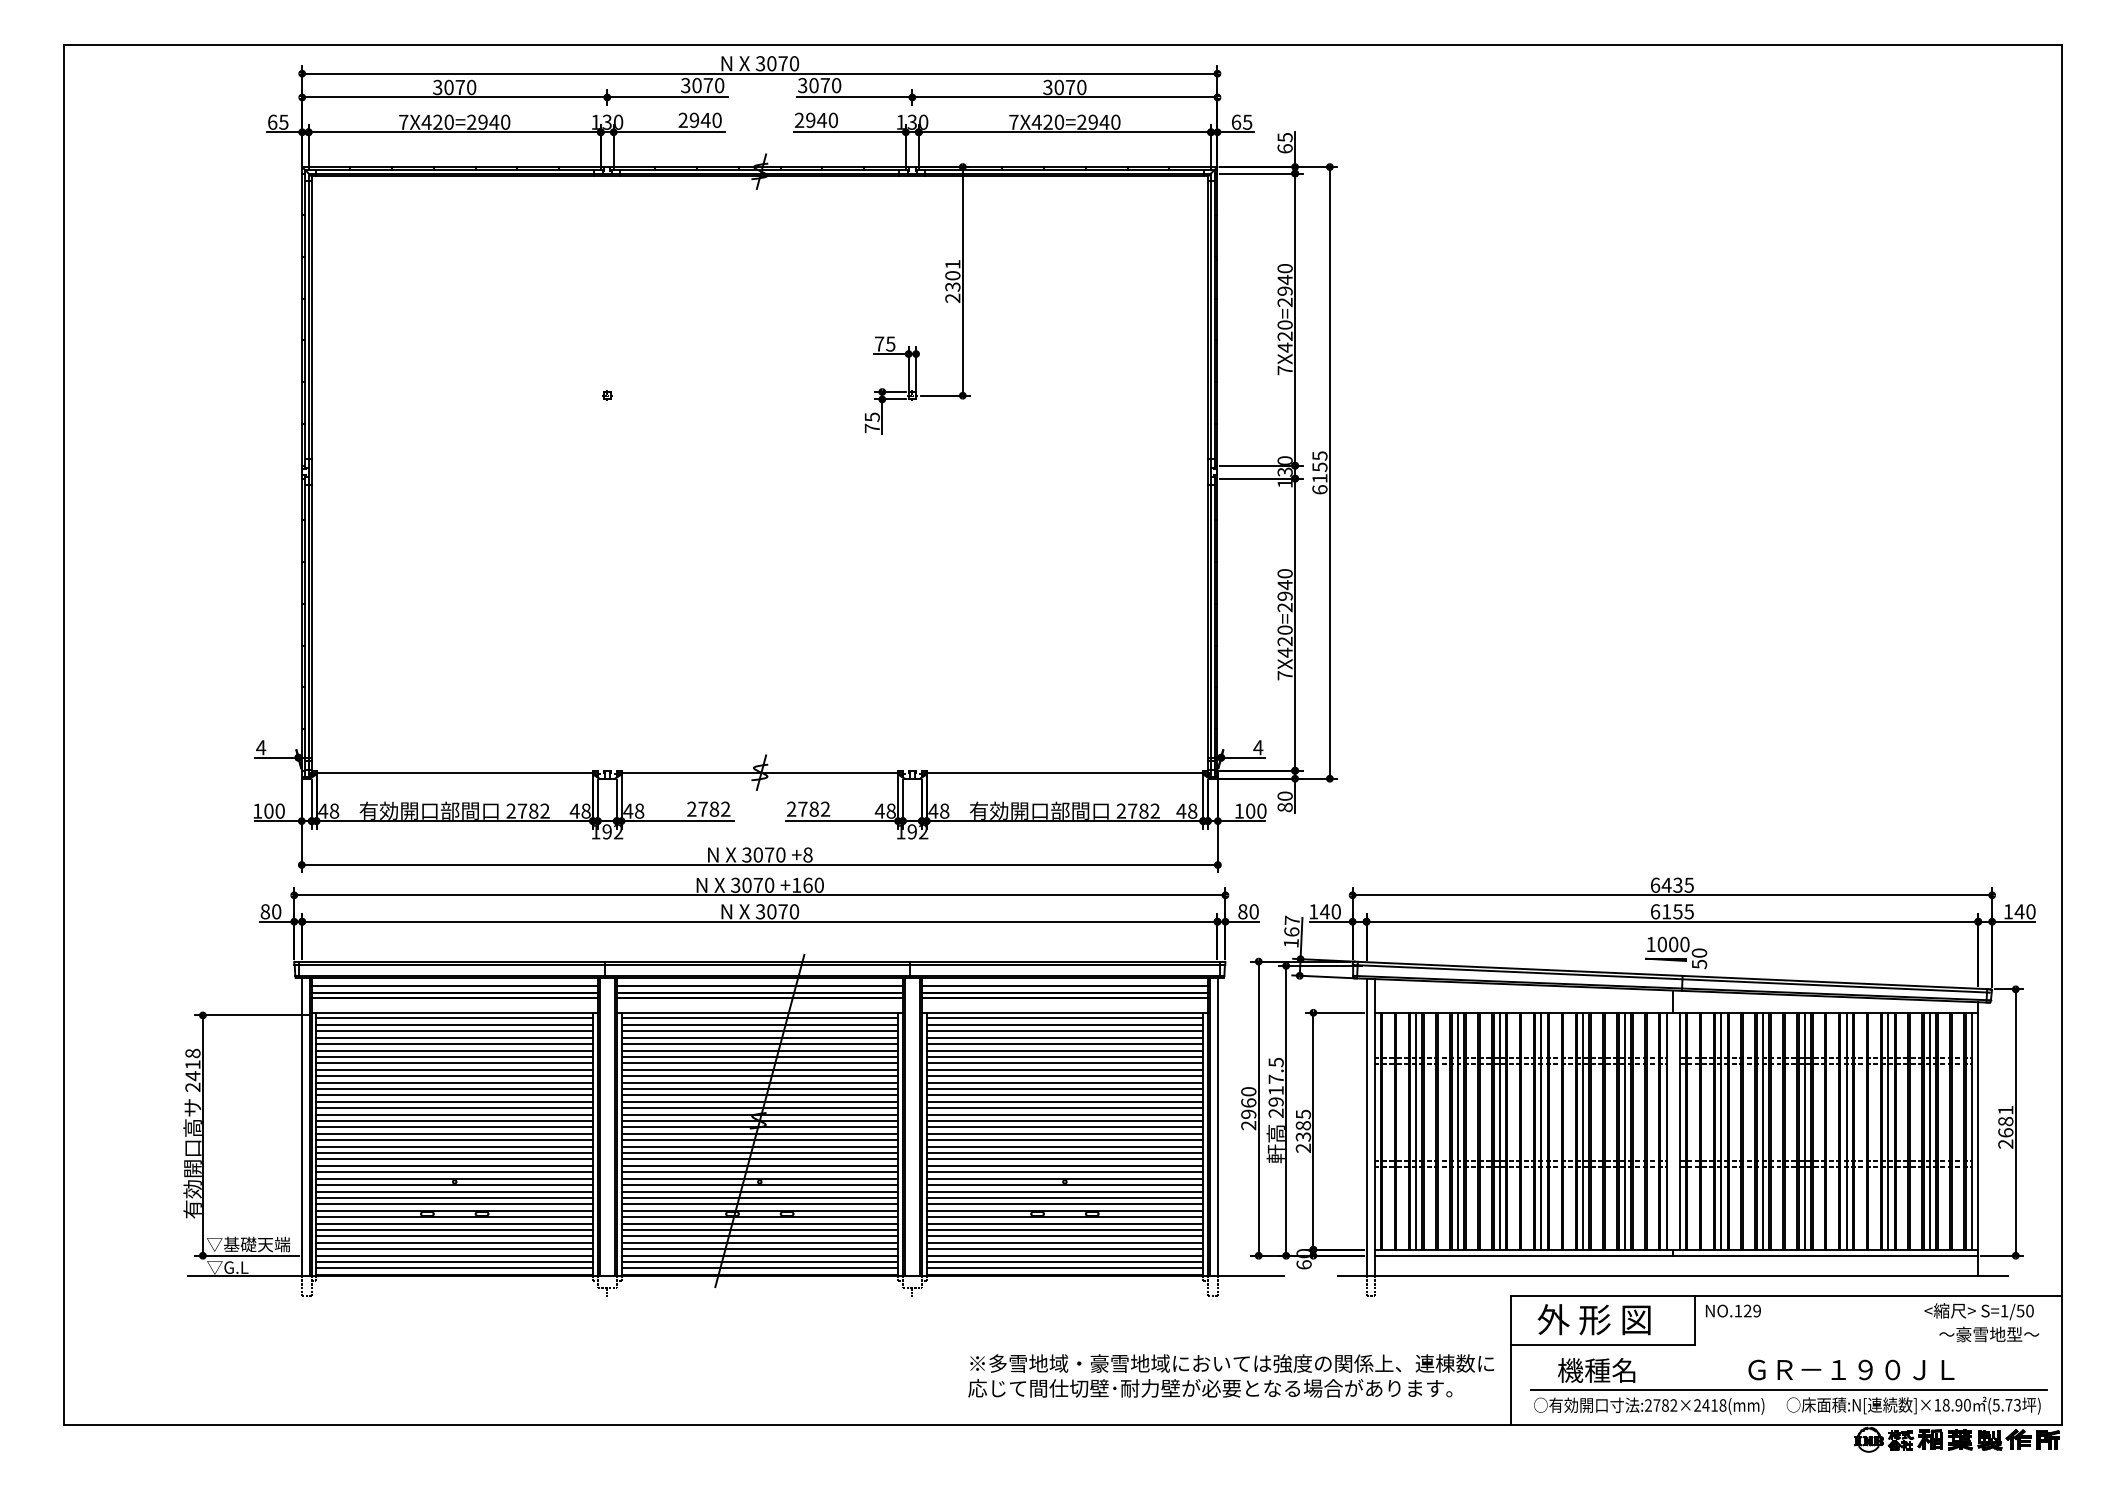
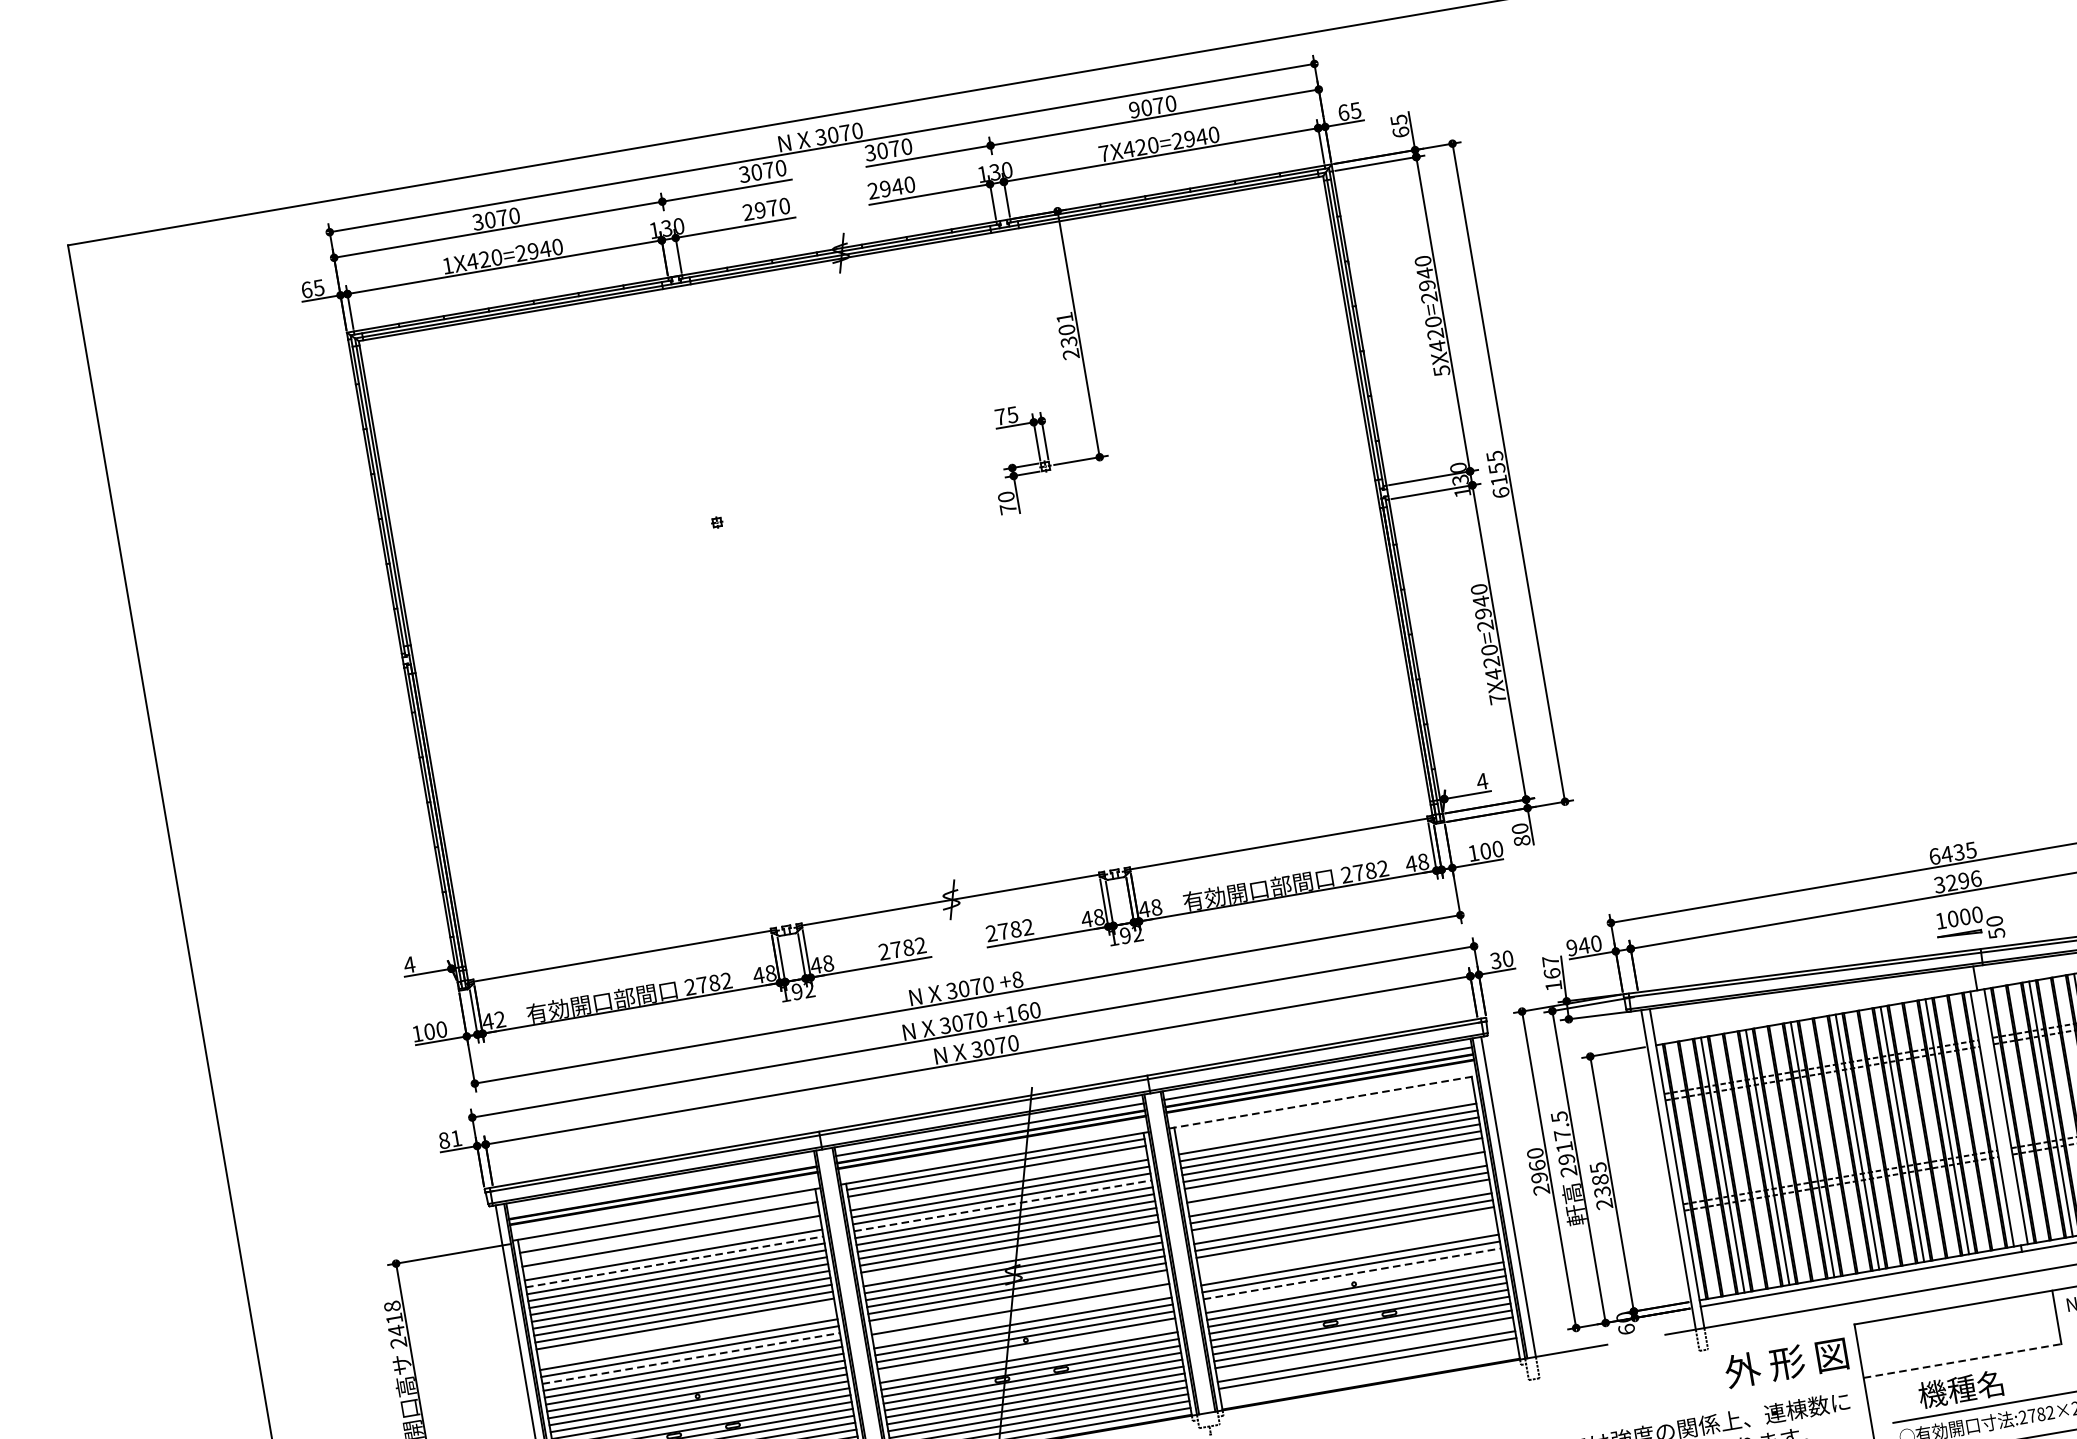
text: (1047, 87) -> (1134, 110), 3070 -> 9070
text: (705, 120) -> (772, 208), 2940 -> 2970
text: (403, 121) -> (447, 265), 7X420=2940 -> 1X420=2940
text: (1284, 370) -> (1441, 370), 7X420=2940 -> 5X420=2940
text: (871, 416) -> (1005, 496), 75 -> 70
text: (334, 810) -> (500, 1018), 48 -> 42
text: (276, 911) -> (456, 1138), 80 -> 81
text: (1242, 911) -> (1495, 960), 80 -> 30
text: (1313, 911) -> (1571, 947), 140 -> 940
text: (1671, 911) -> (1956, 881), 6155 -> 3296
line: (454, 986) -> (661, 1186), removed
line: (1065, 1012) -> (1323, 1101), solid -> dashed
line: (454, 1018) -> (667, 1220), removed
line: (1064, 1018) -> (1323, 1108), removed
line: (1064, 1024) -> (1324, 1114), removed
line: (454, 1031) -> (669, 1234), removed
line: (759, 1031) -> (997, 1178), removed
line: (1064, 1031) -> (1326, 1122), removed
line: (454, 1044) -> (672, 1248), removed
line: (455, 1056) -> (675, 1261), solid -> dashed
line: (760, 1056) -> (1003, 1205), solid -> dashed
line: (1064, 1076) -> (1334, 1170), removed
line: (1064, 1088) -> (1336, 1183), removed
line: (759, 1101) -> (1010, 1253), removed
line: (1064, 1114) -> (1341, 1211), removed
line: (454, 1121) -> (686, 1331), removed
line: (454, 1127) -> (687, 1337), removed
line: (1064, 1140) -> (1346, 1239), removed
line: (455, 1146) -> (691, 1358), solid -> dashed
line: (759, 1146) -> (1019, 1302), removed
line: (1064, 1146) -> (1347, 1246), removed
line: (1064, 1153) -> (1348, 1253), removed
line: (759, 1159) -> (1021, 1316), removed
line: (1065, 1172) -> (1353, 1273), solid -> dashed
line: (1064, 1178) -> (1353, 1280), removed
line: (759, 1191) -> (1027, 1350), removed
line: (1064, 1242) -> (1364, 1349), removed
line: (1064, 1262) -> (1368, 1370), removed
line: (1064, 1268) -> (1369, 1377), removed
text: (1593, 1319) -> (1785, 1362), moved
line: (1602, 1345) -> (1962, 1361), solid -> dashed

